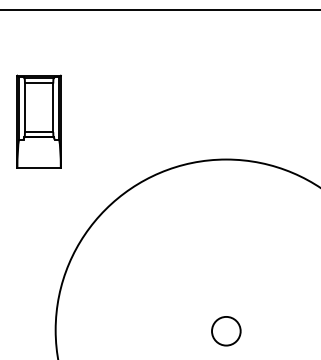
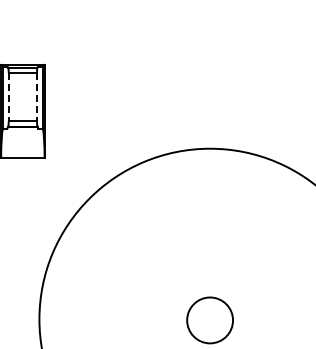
line: (24, 108) -> (8, 97), solid -> dashed
line: (53, 108) -> (37, 97), solid -> dashed
circle: (226, 330) -> (210, 319), size x1.6

